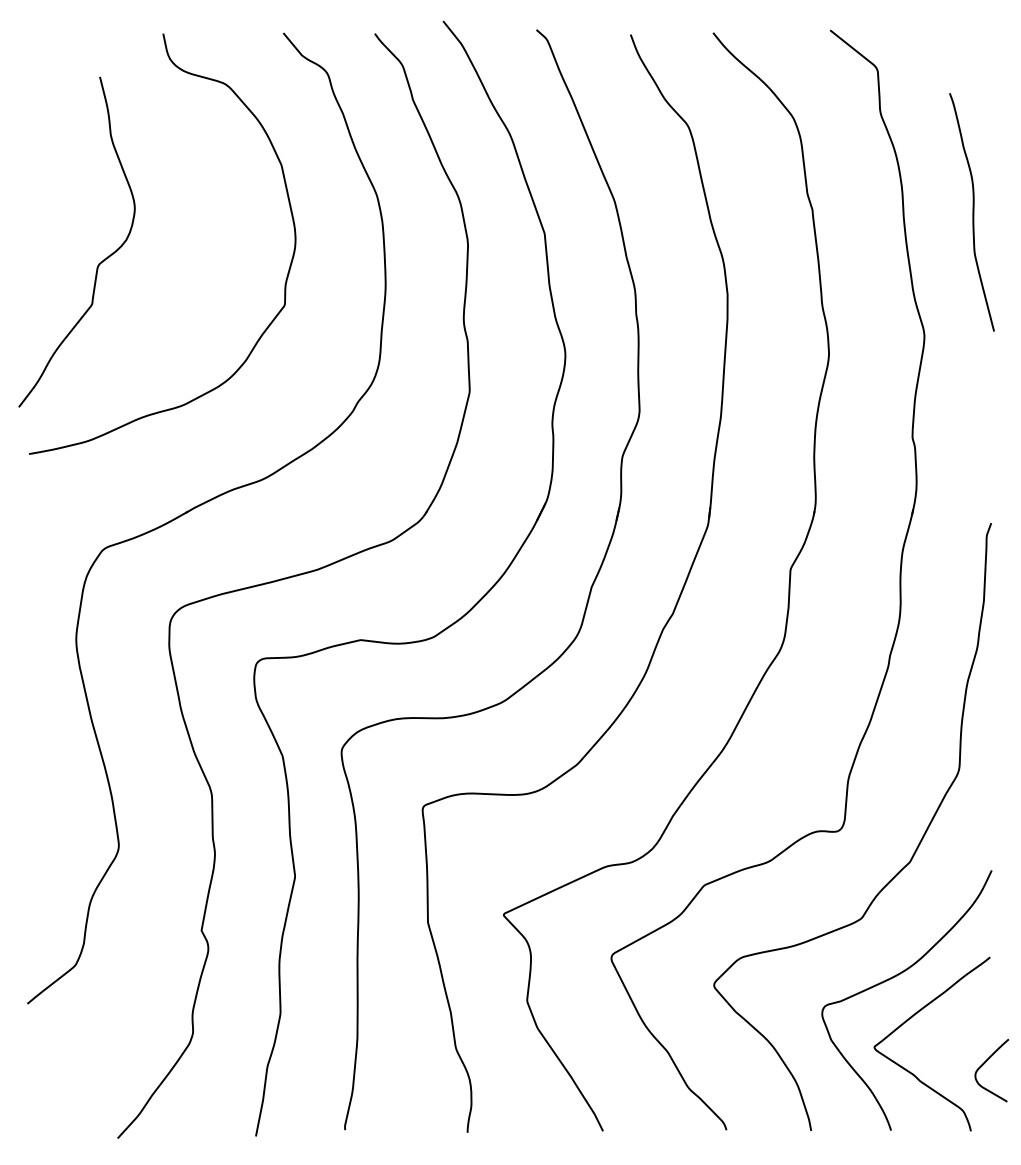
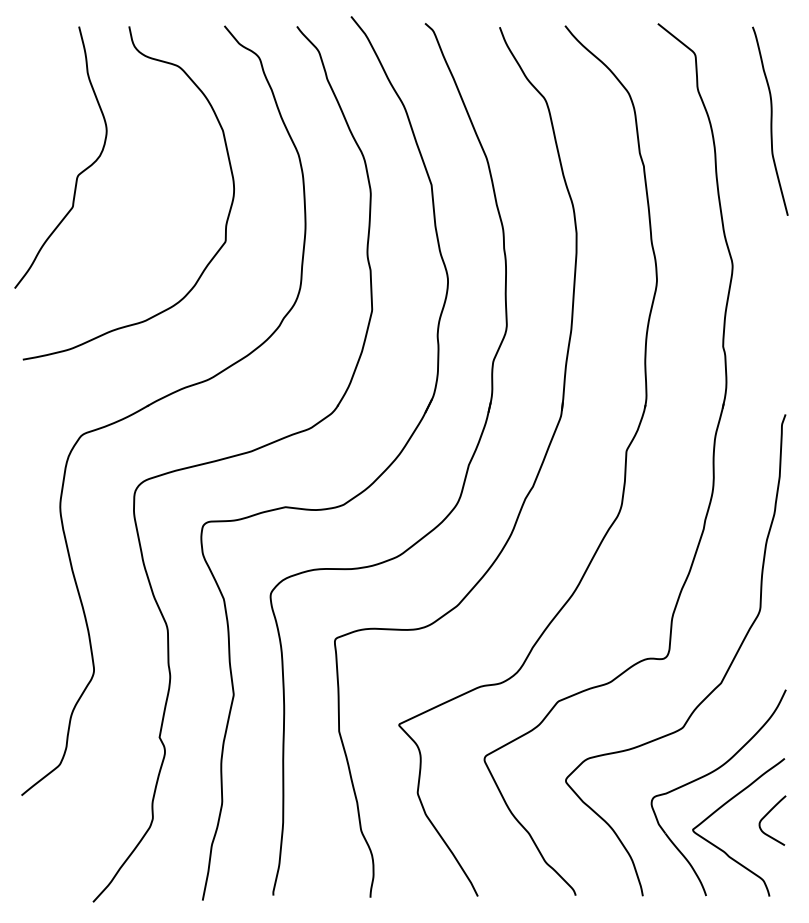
curve: (972, 212) -> (770, 121), moved
curve: (98, 263) -> (77, 174), moved
curve: (985, 1063) -> (767, 815), moved

